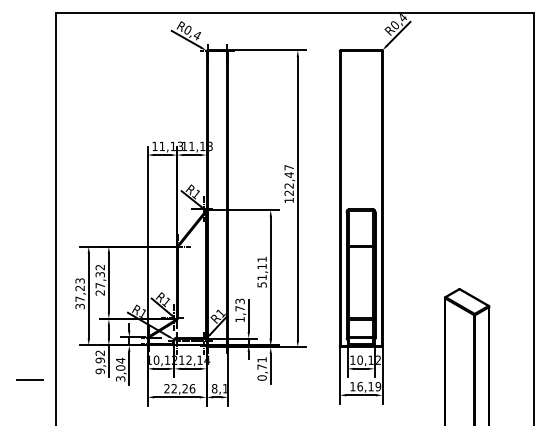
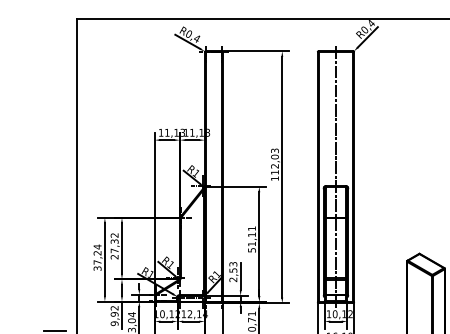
text: (288, 180) -> (274, 161), 122,47 -> 112,03
line: (361, 198) -> (336, 176), added
text: (79, 280) -> (97, 246), 37,23 -> 37,24
text: (239, 314) -> (232, 275), 1,73 -> 2,53

